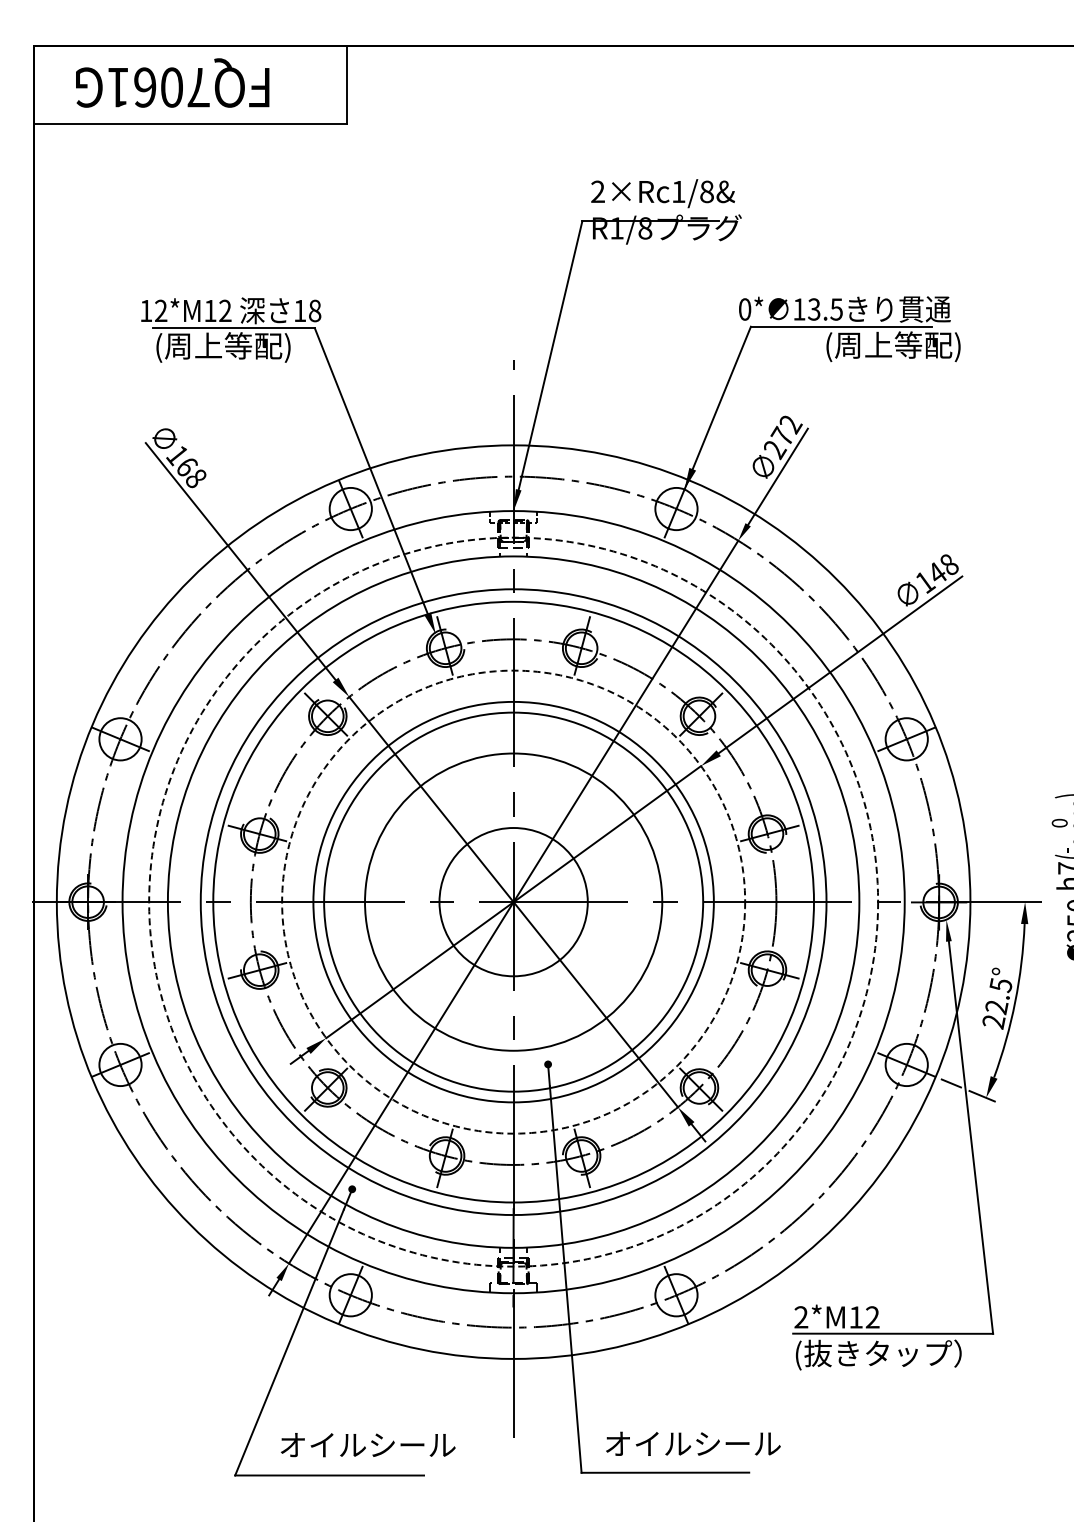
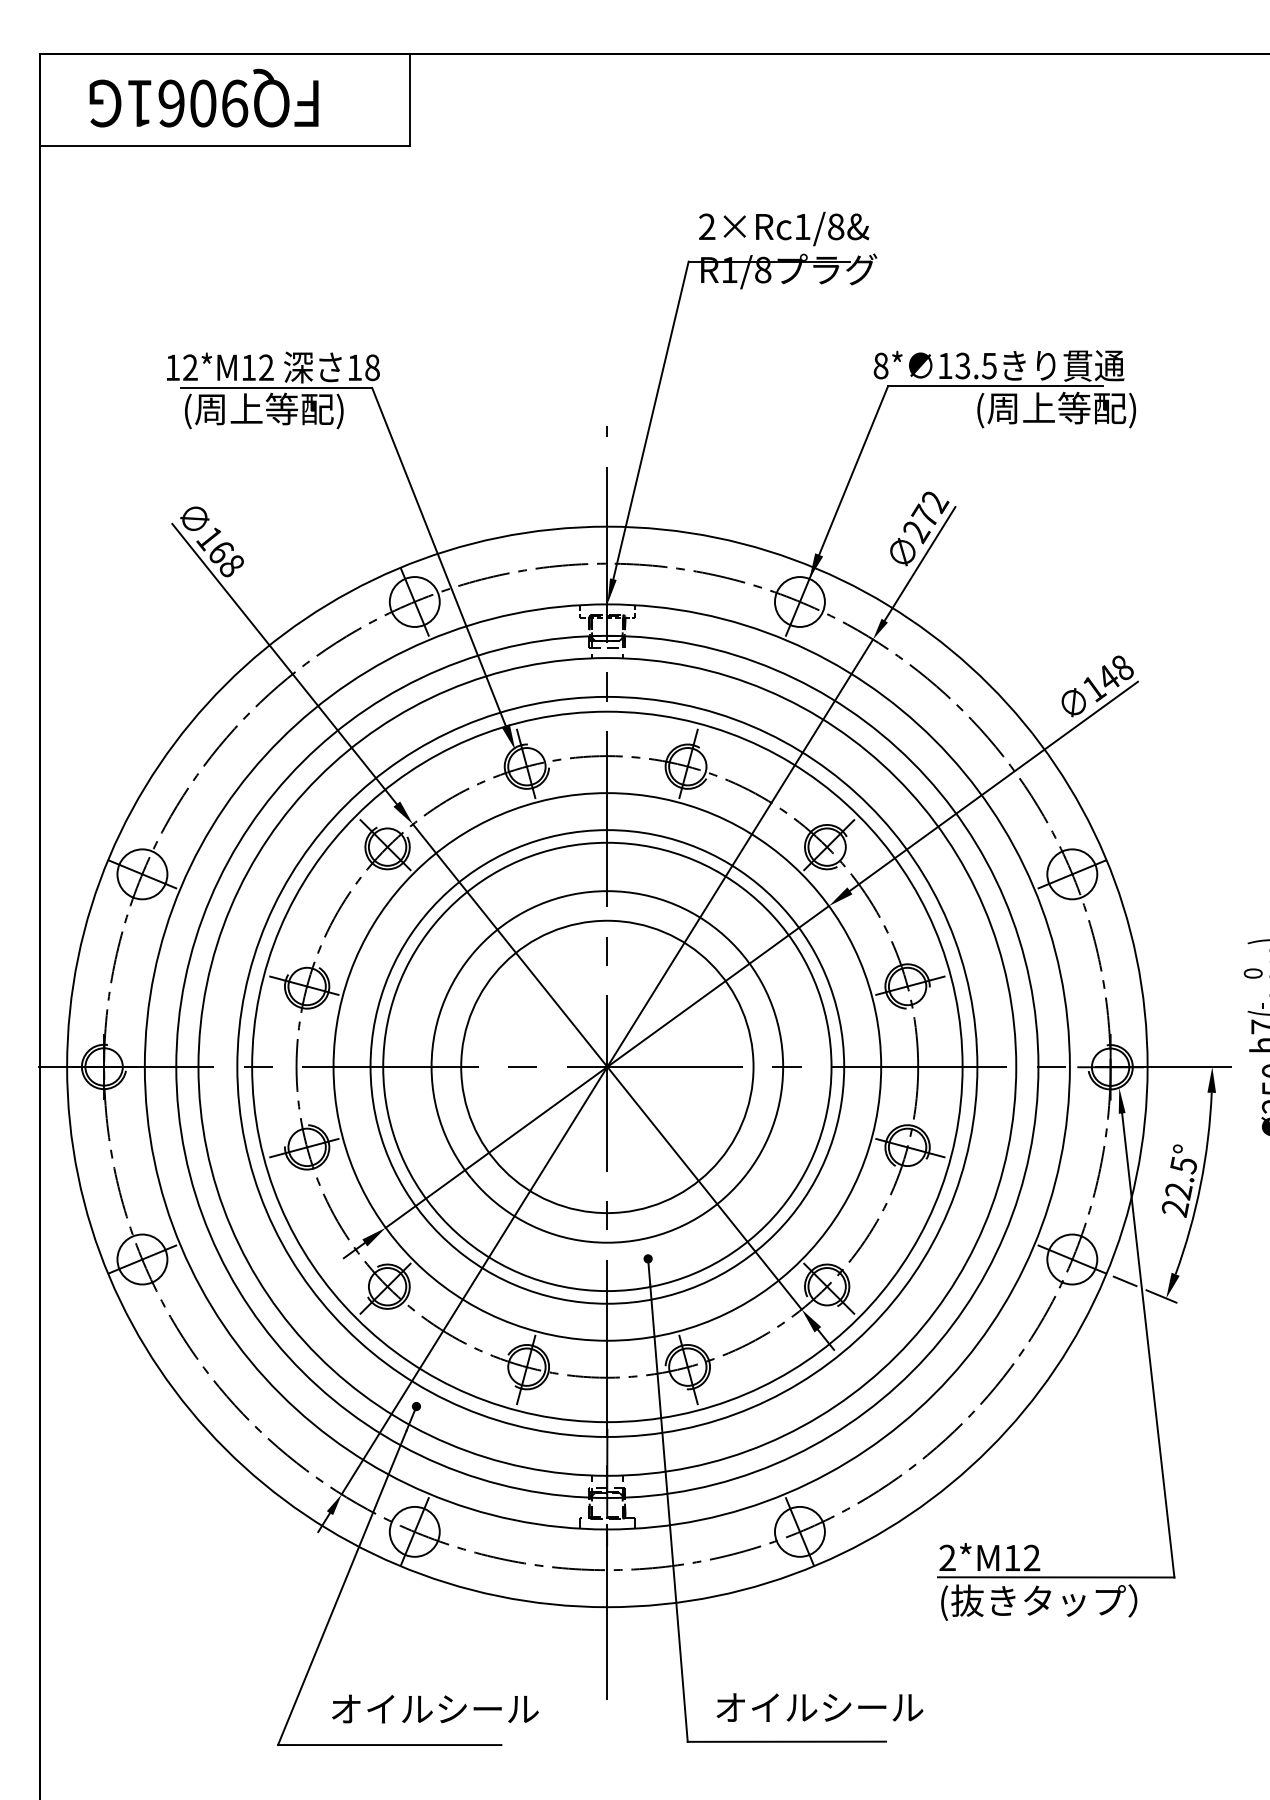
text: (198, 87) -> (234, 103), FQ7061G -> FQ9061G
text: (745, 309) -> (881, 366), 0* -> 8*
circle: (513, 901) -> (607, 1066), dashed -> solid
circle: (513, 901) -> (607, 1066), dashed -> solid
circle: (513, 901) -> (607, 1066), size x1.67

